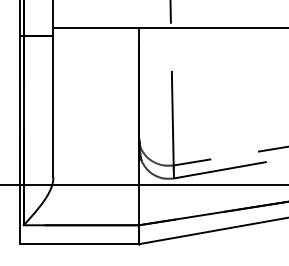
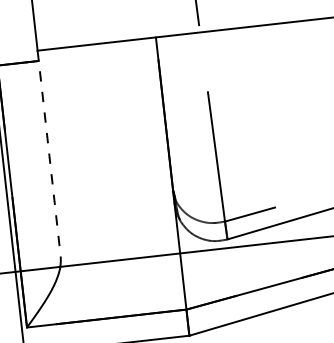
line: (53, 102) -> (49, 153), solid -> dashed

